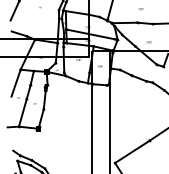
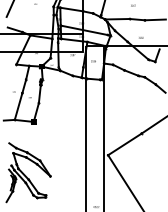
line: (15, 82) -> (11, 77), removed

